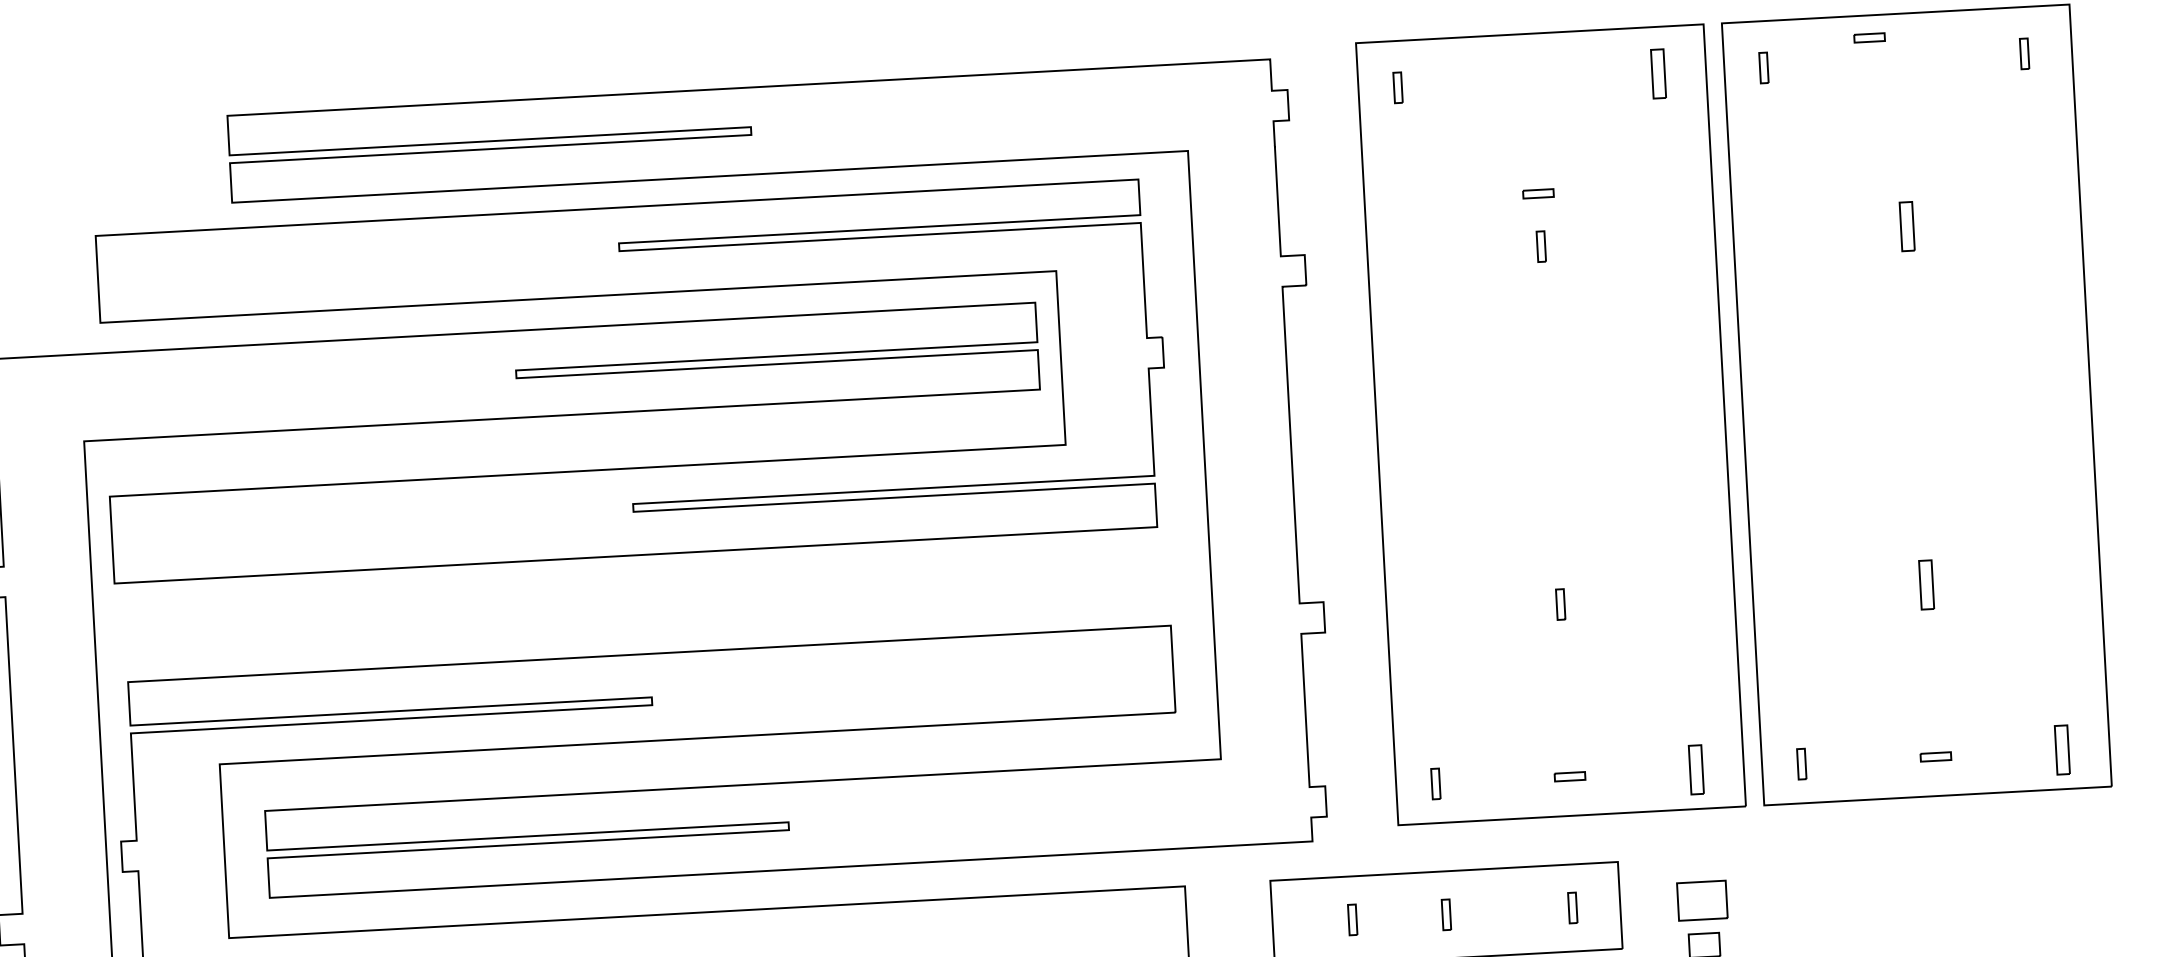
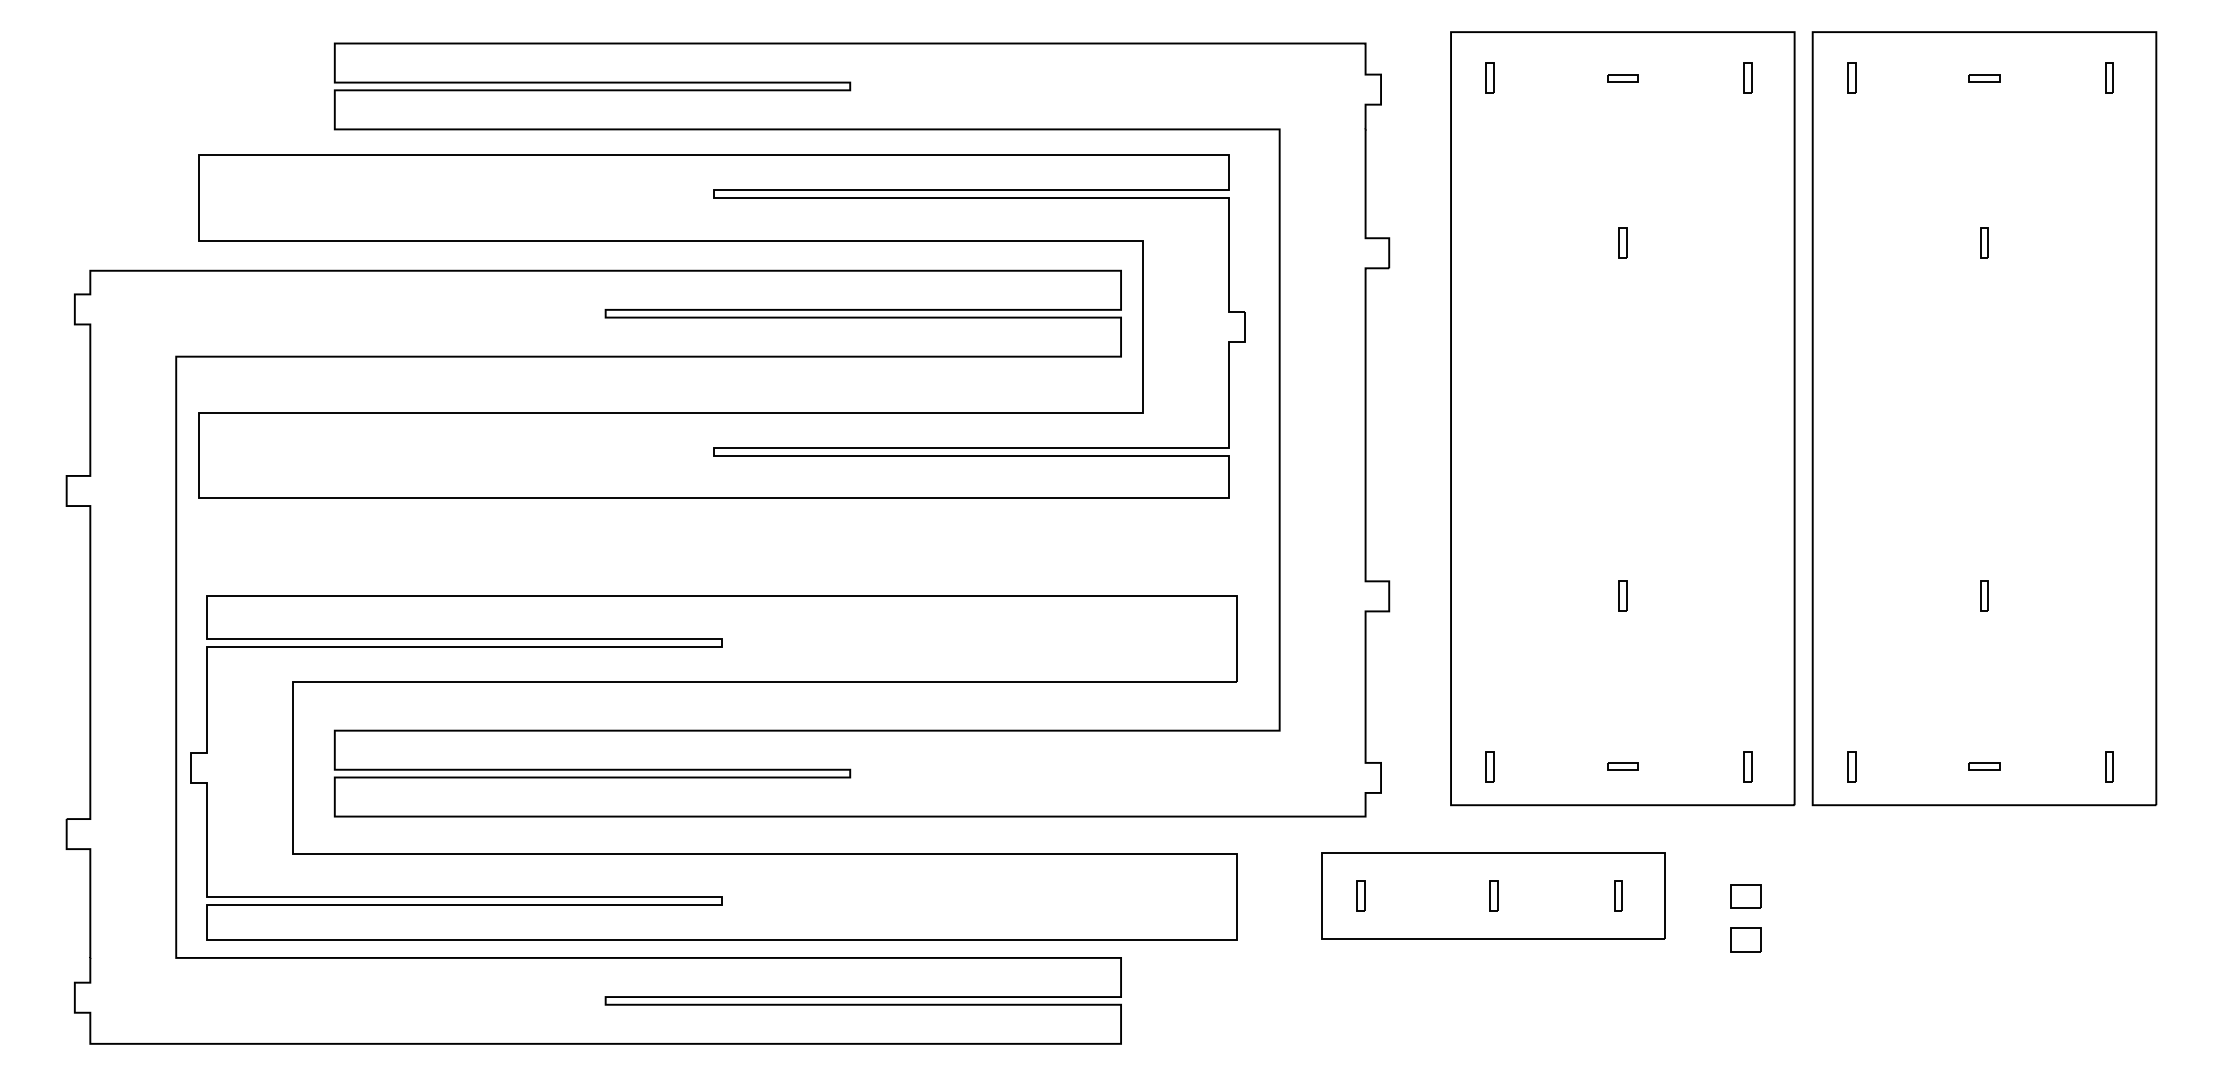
part: (1869, 38) -> (1984, 78), moved
part: (1658, 72) -> (1747, 77), size x0.62
part: (1538, 193) -> (1622, 78), moved
part: (1907, 226) -> (1984, 242), size x0.62
part: (1926, 583) -> (1984, 595), size x0.62
part: (2062, 750) -> (2109, 766), size x0.62
part: (1696, 769) -> (1747, 766), size x0.62
part: (1701, 901) -> (1745, 896), size x0.62
part: (1352, 919) -> (1360, 895), moved

